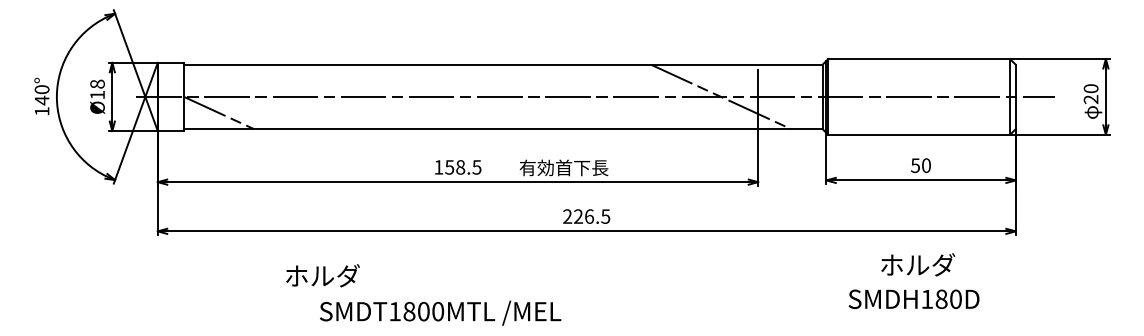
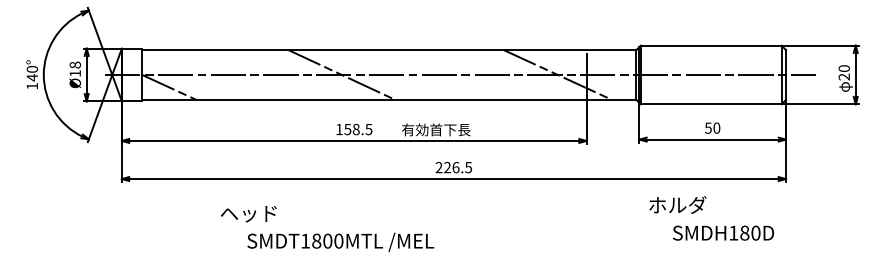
line: (441, 96) -> (341, 74), added
text: (918, 264) -> (678, 204), moved
text: (322, 275) -> (249, 213), ホルダ -> ヘッド
text: (913, 299) -> (723, 233), moved

